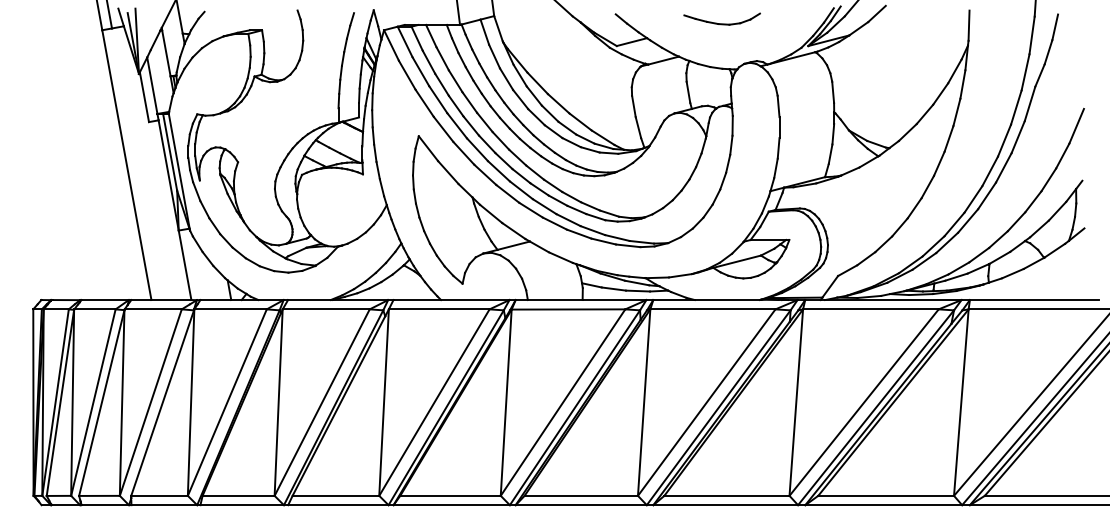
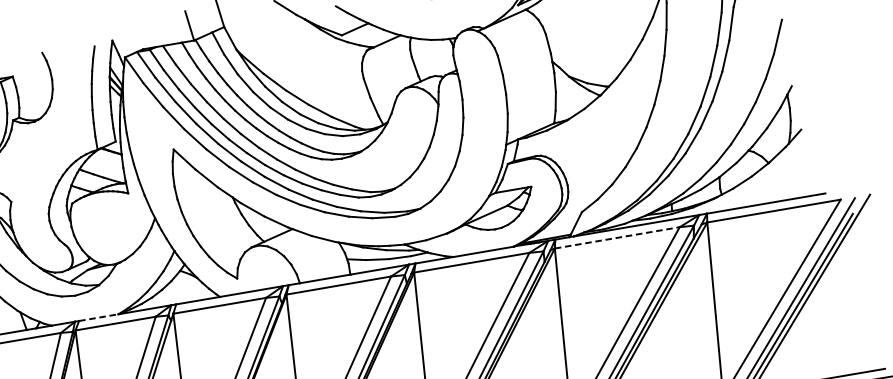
line: (309, 300) -> (98, 318), solid -> dashed
line: (870, 309) -> (616, 238), solid -> dashed

